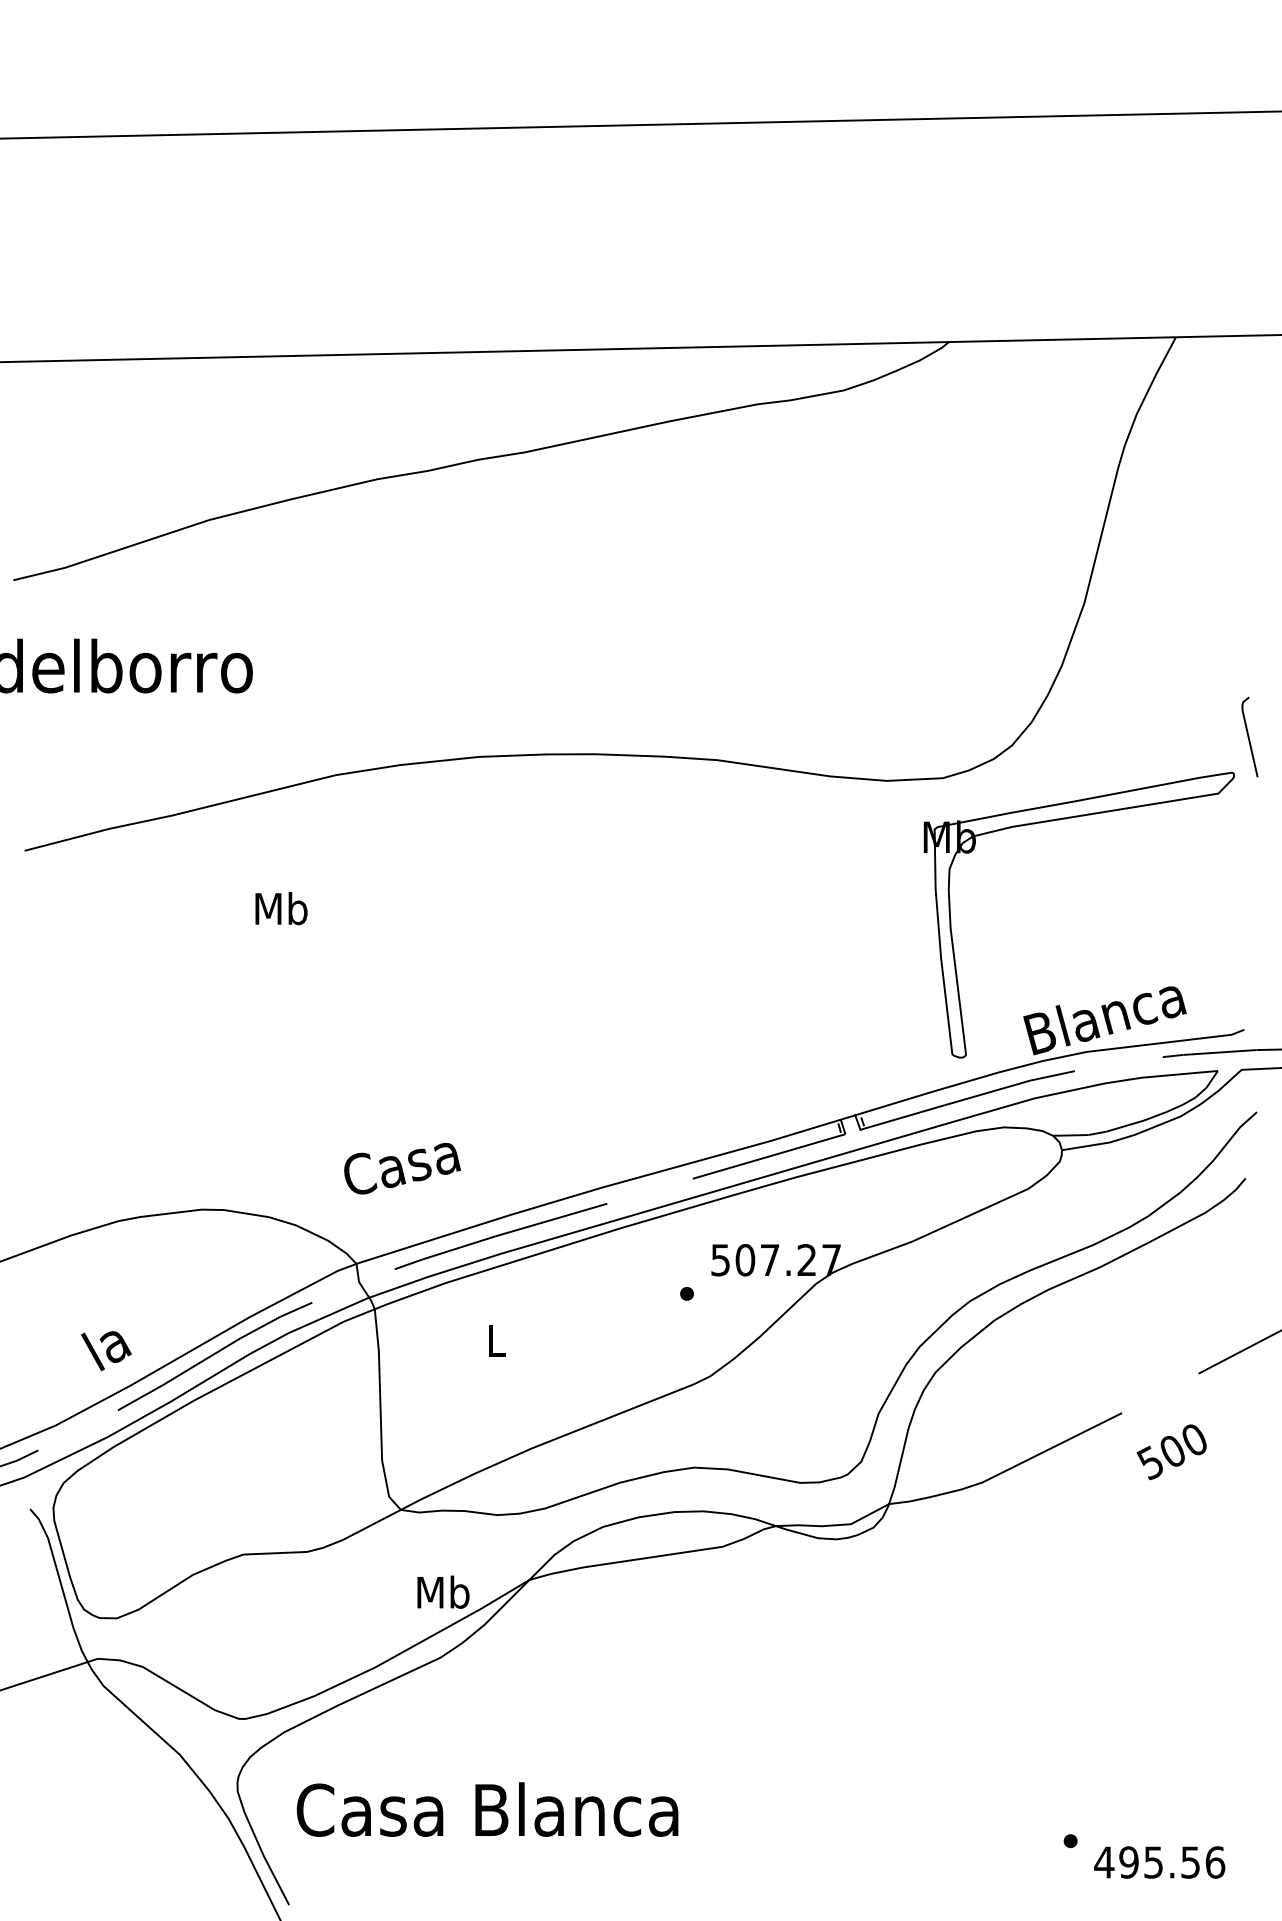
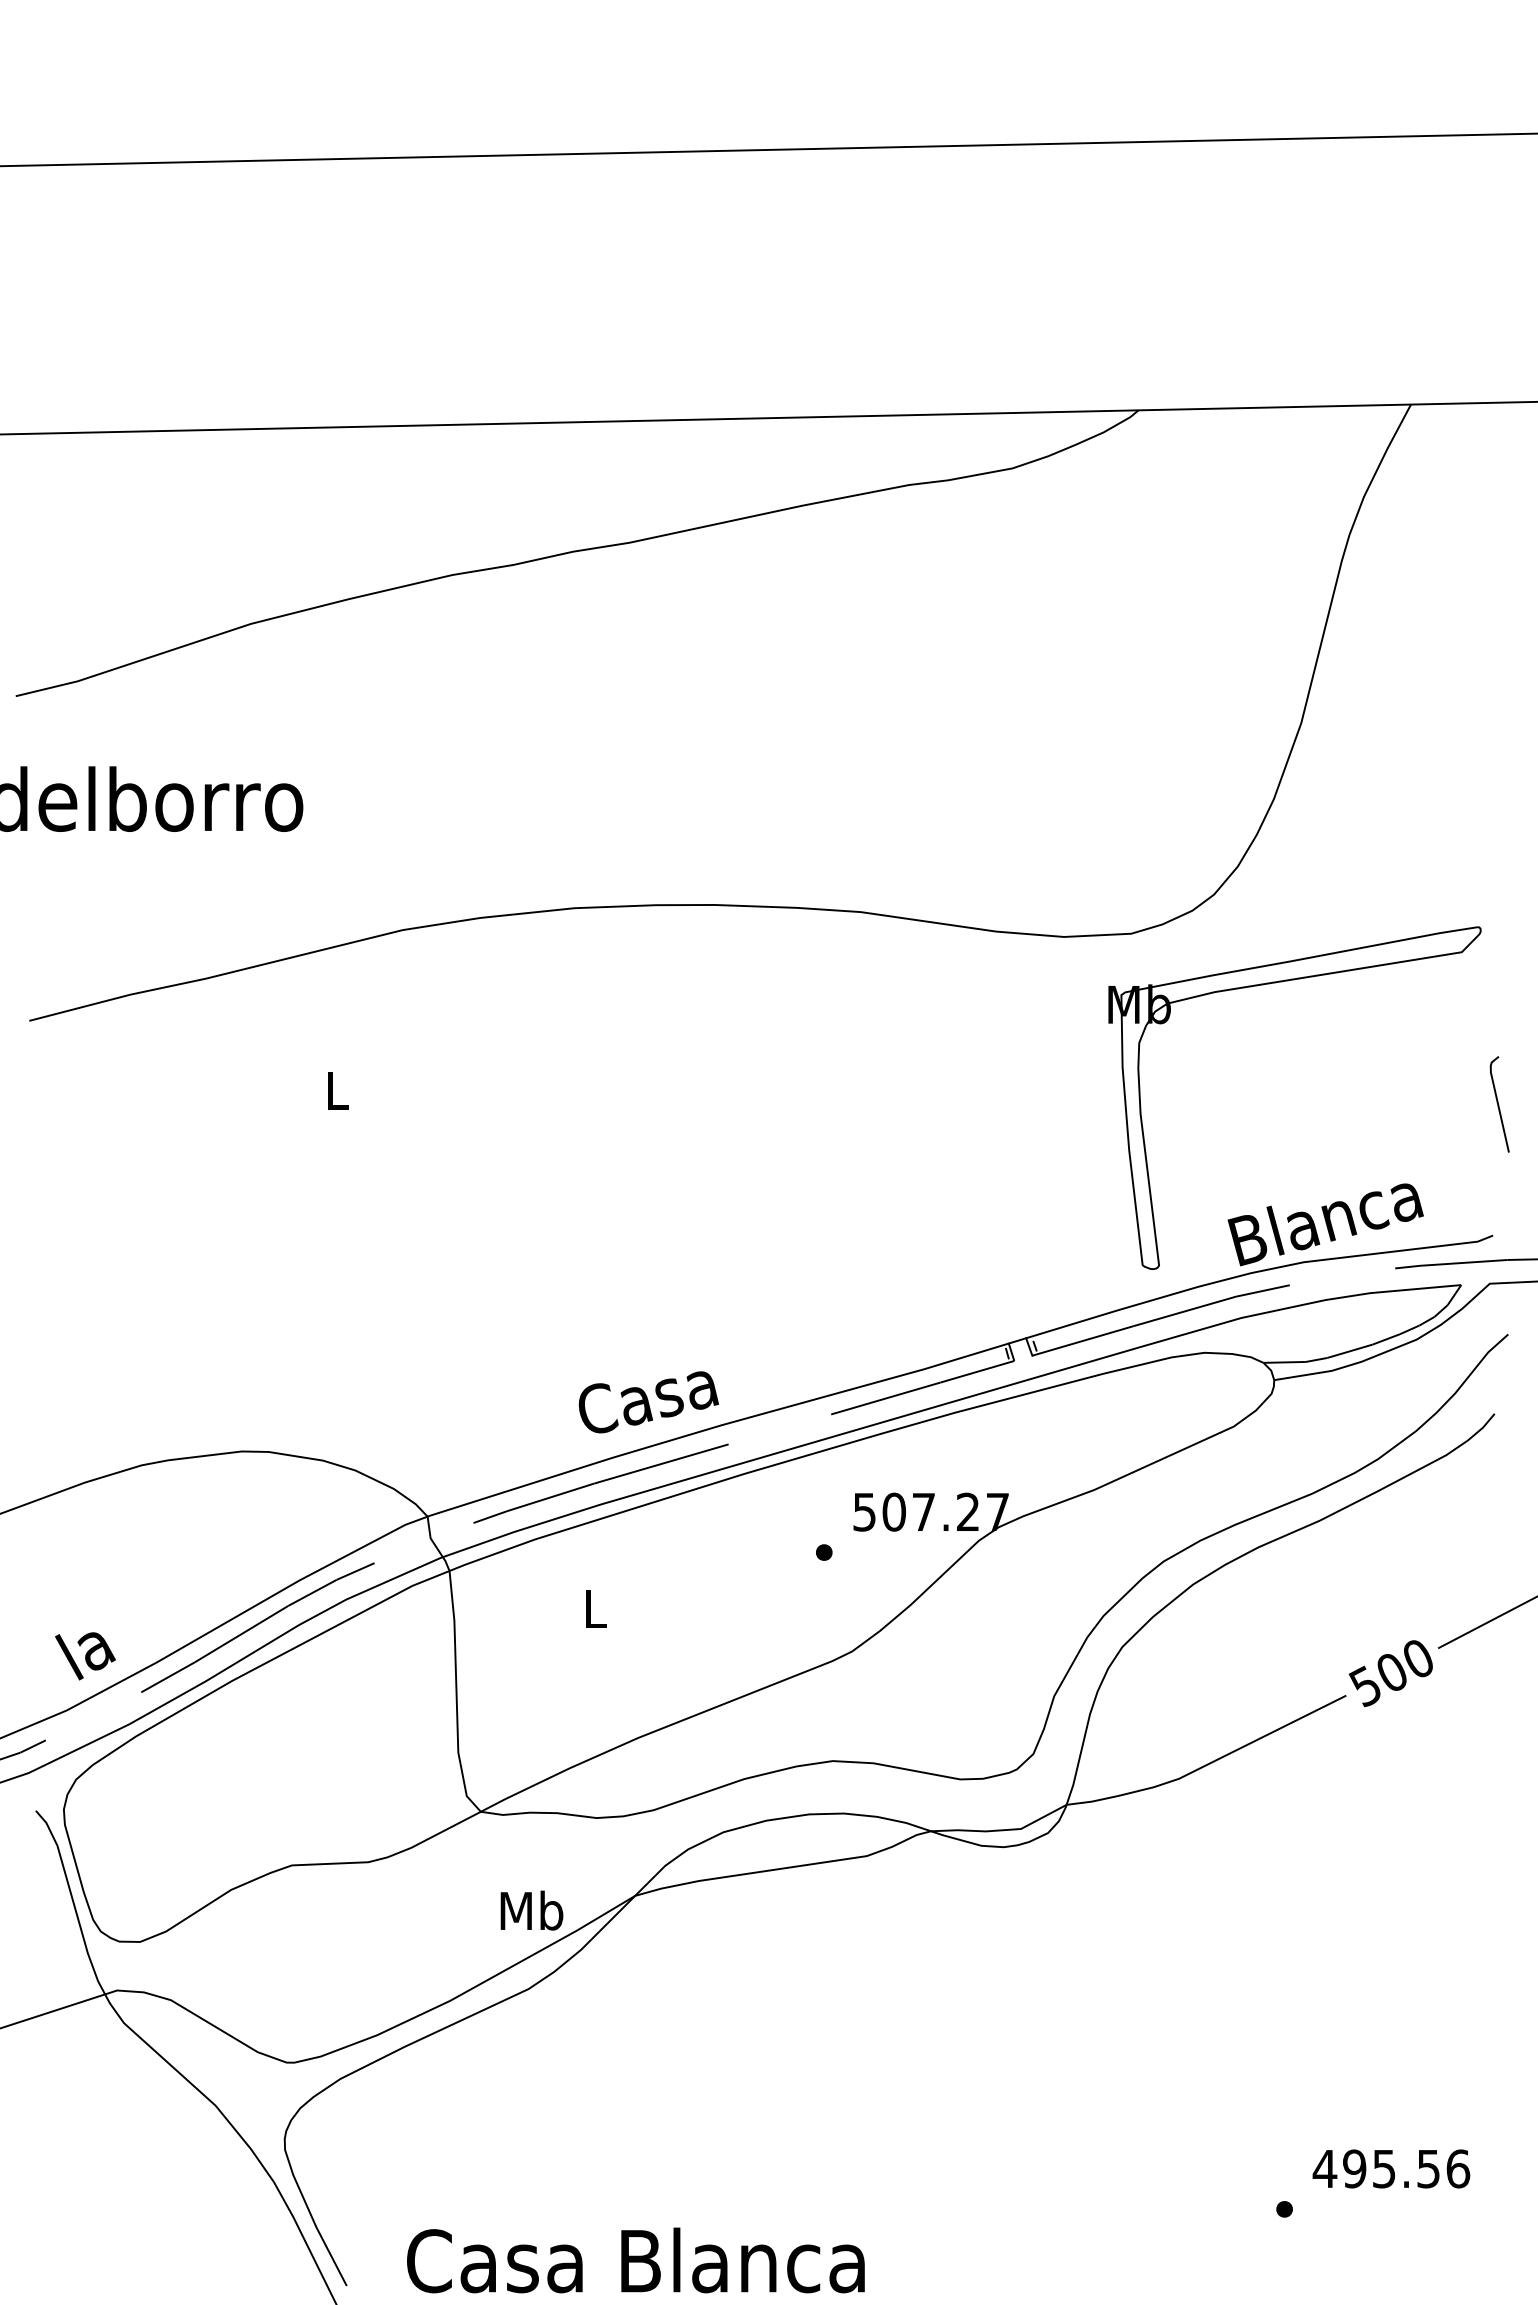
line: (1248, 737) -> (1498, 1104), moved
text: (281, 908) -> (337, 1090), Mb -> L
text: (402, 1168) -> (648, 1402), moved
text: (106, 1351) -> (85, 1656), moved
text: (1171, 1452) -> (1390, 1673), moved
text: (487, 1809) -> (635, 2260), moved
text: (1159, 1862) -> (1391, 2168), moved

